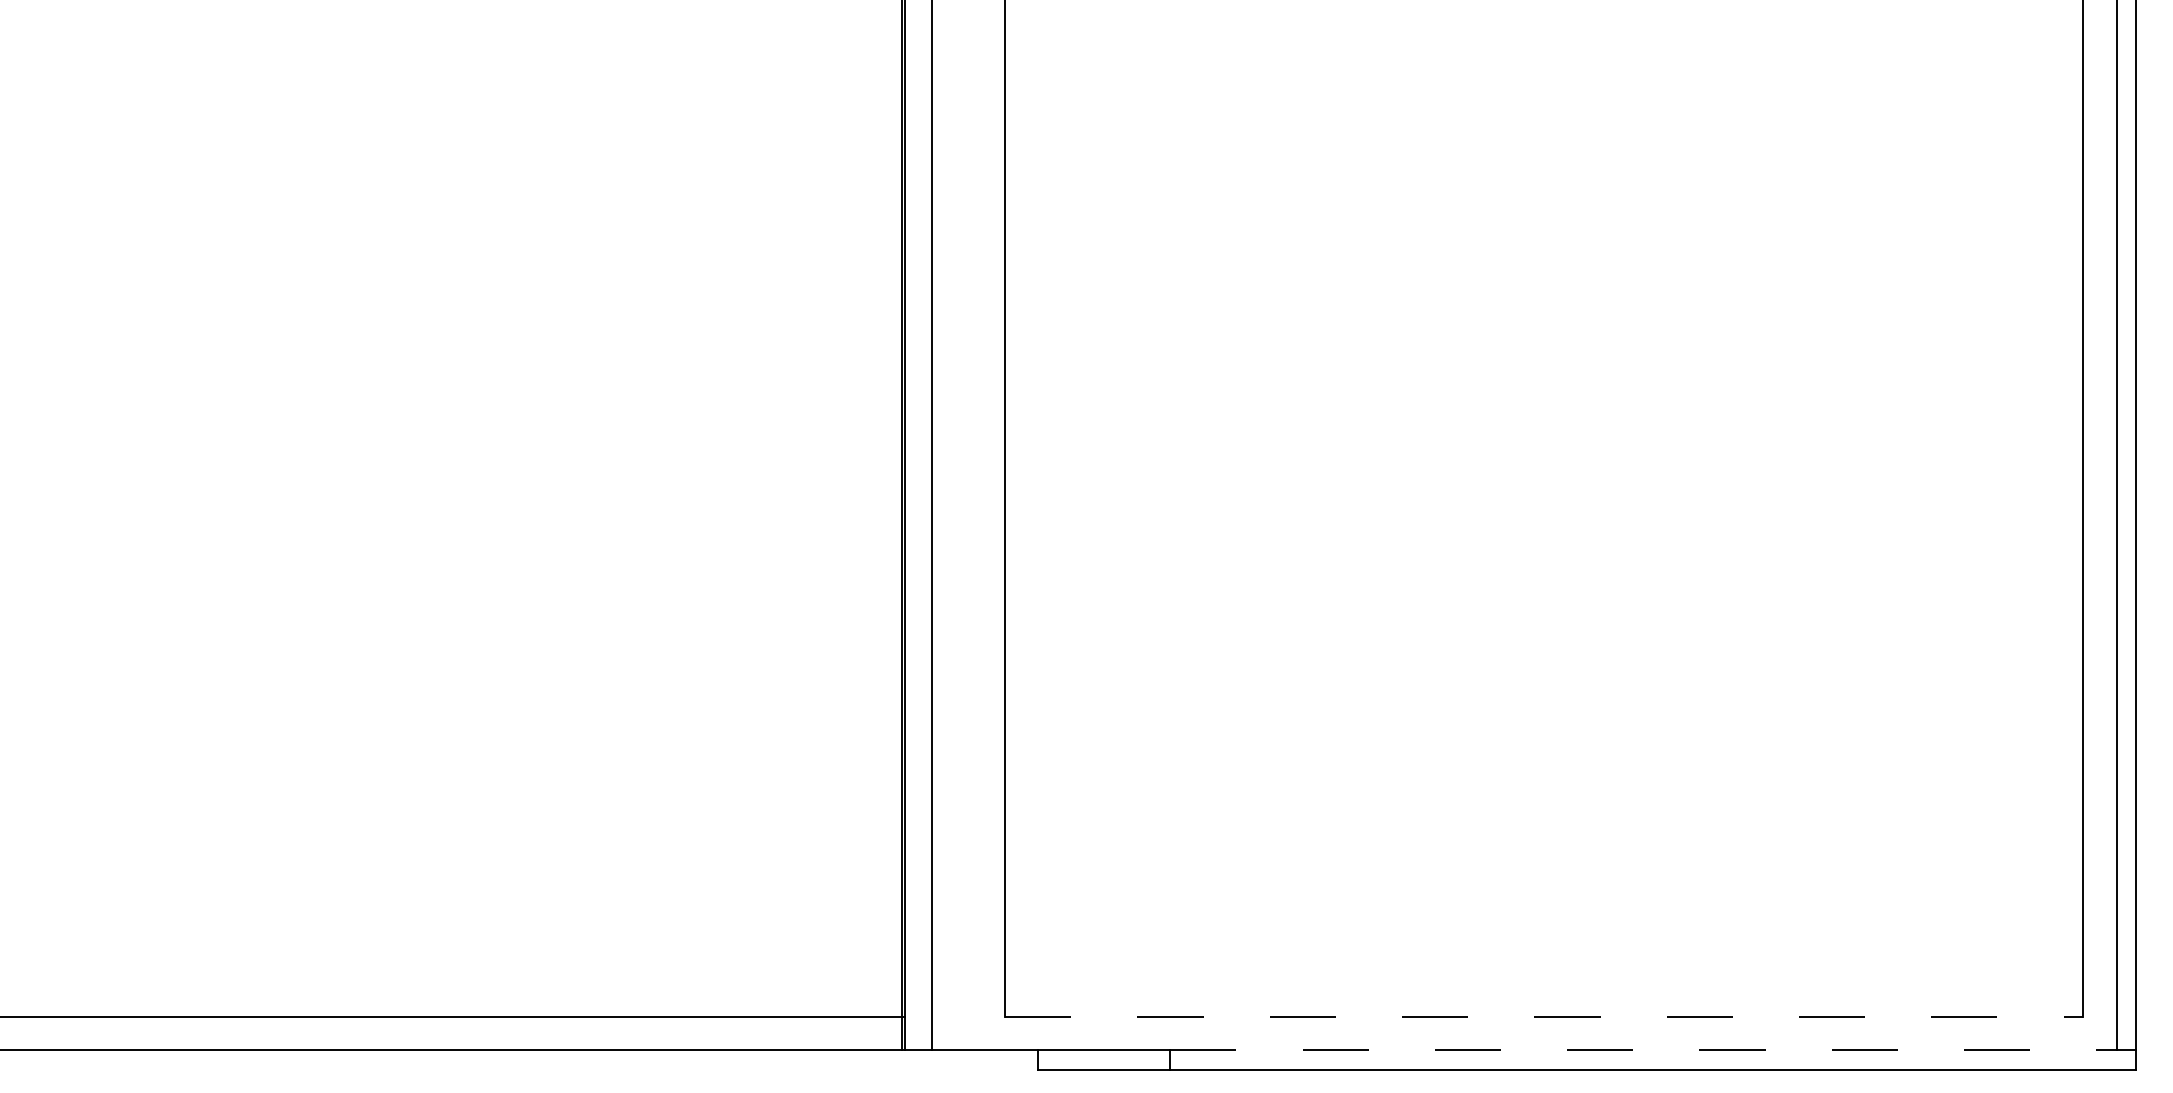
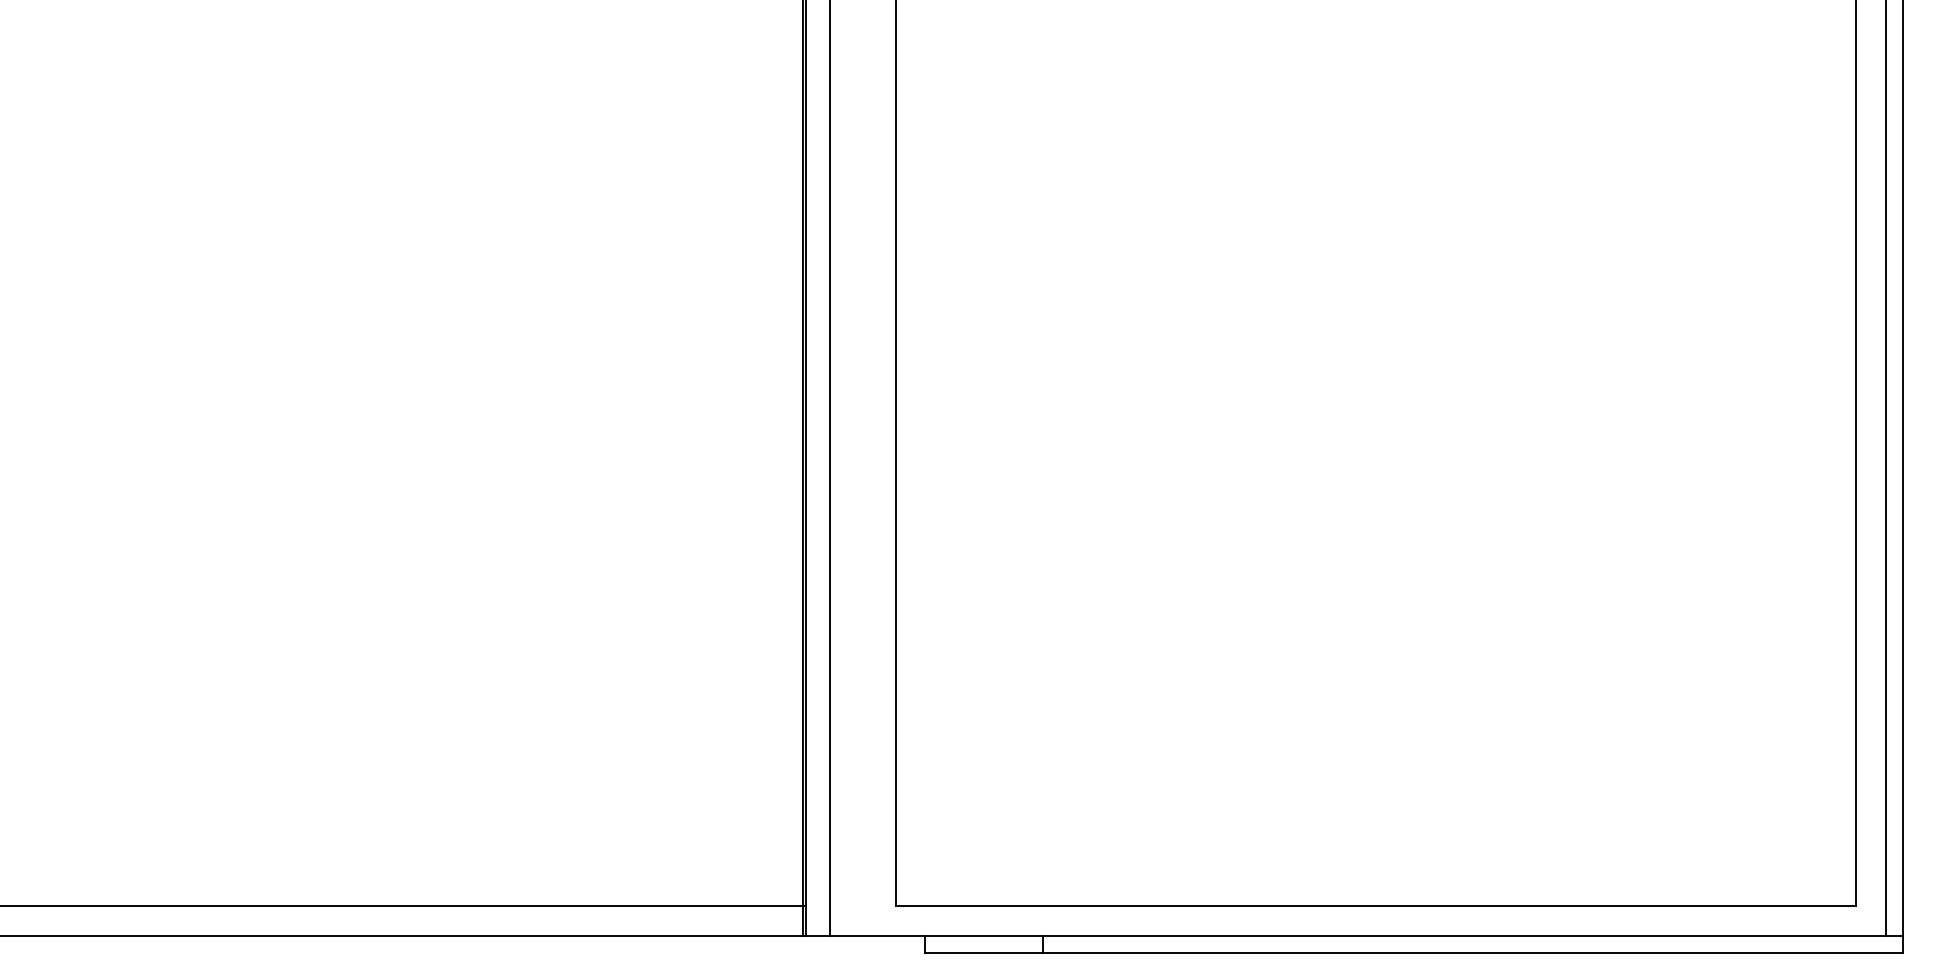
line: (1544, 1016) -> (1376, 905), dashed -> solid
line: (1643, 1049) -> (1464, 935), dashed -> solid

